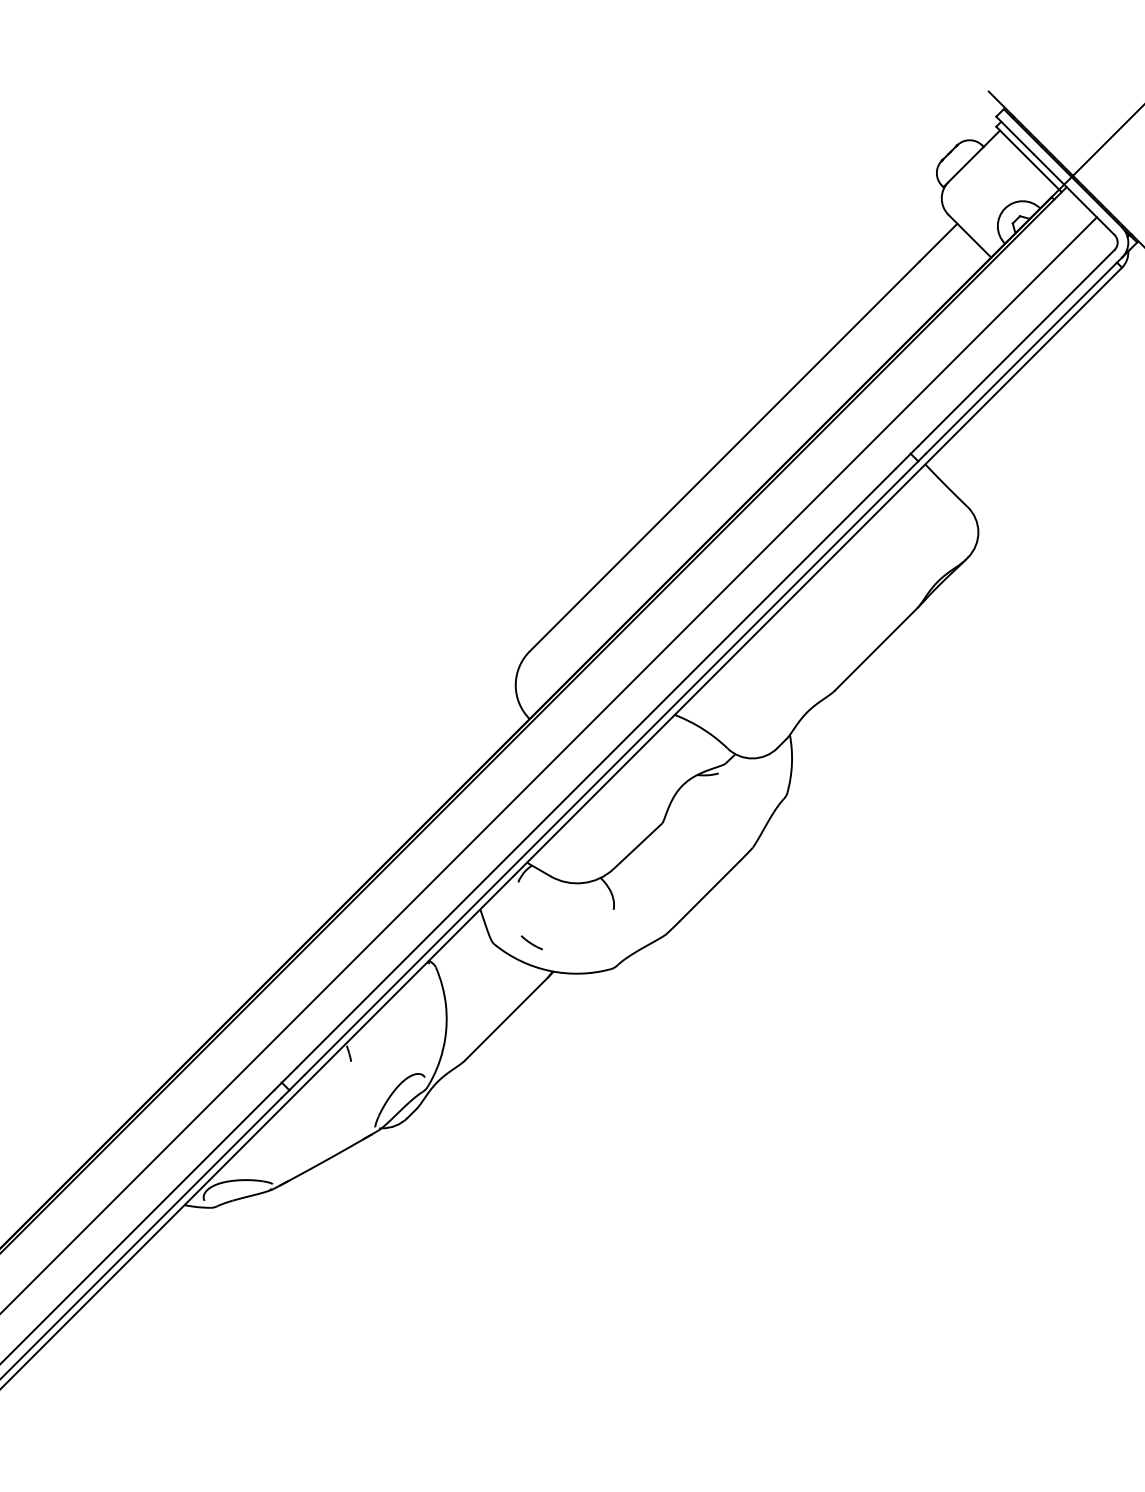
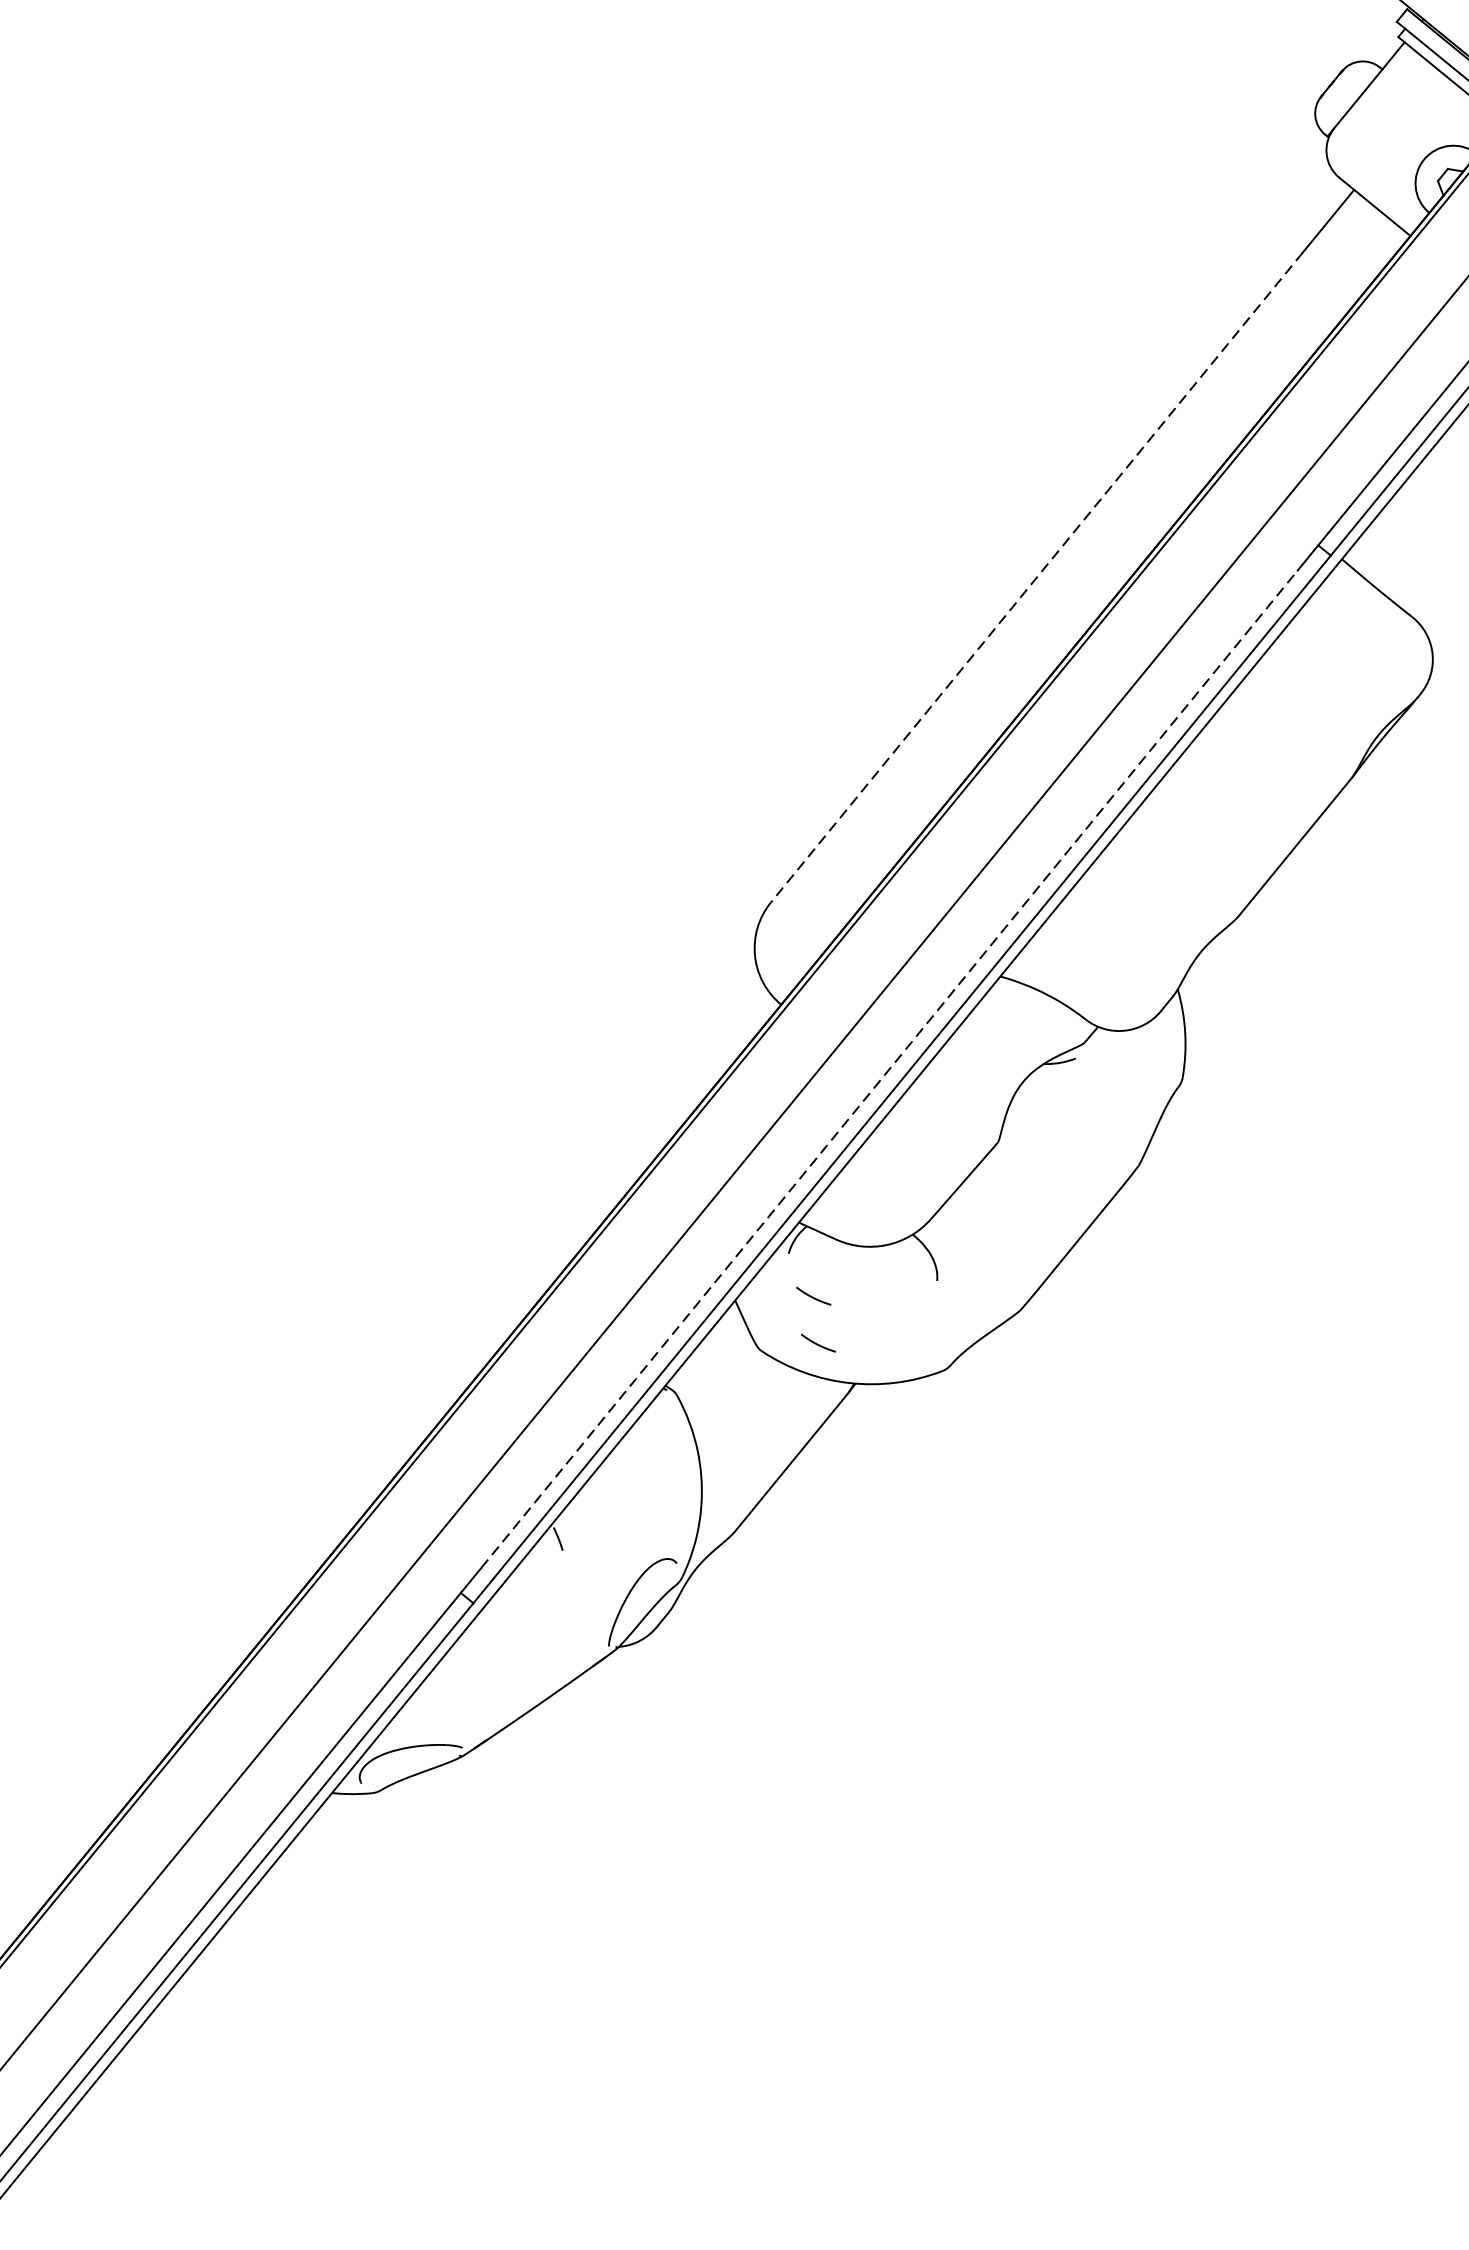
line: (724, 456) -> (1036, 577), solid -> dashed
line: (596, 767) -> (889, 1067), solid -> dashed
line: (531, 911) -> (813, 1295), added

